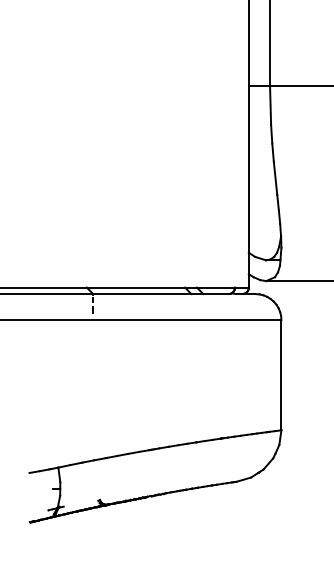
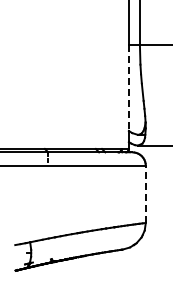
line: (248, 170) -> (128, 88), solid -> dashed
line: (280, 375) -> (145, 194), solid -> dashed

